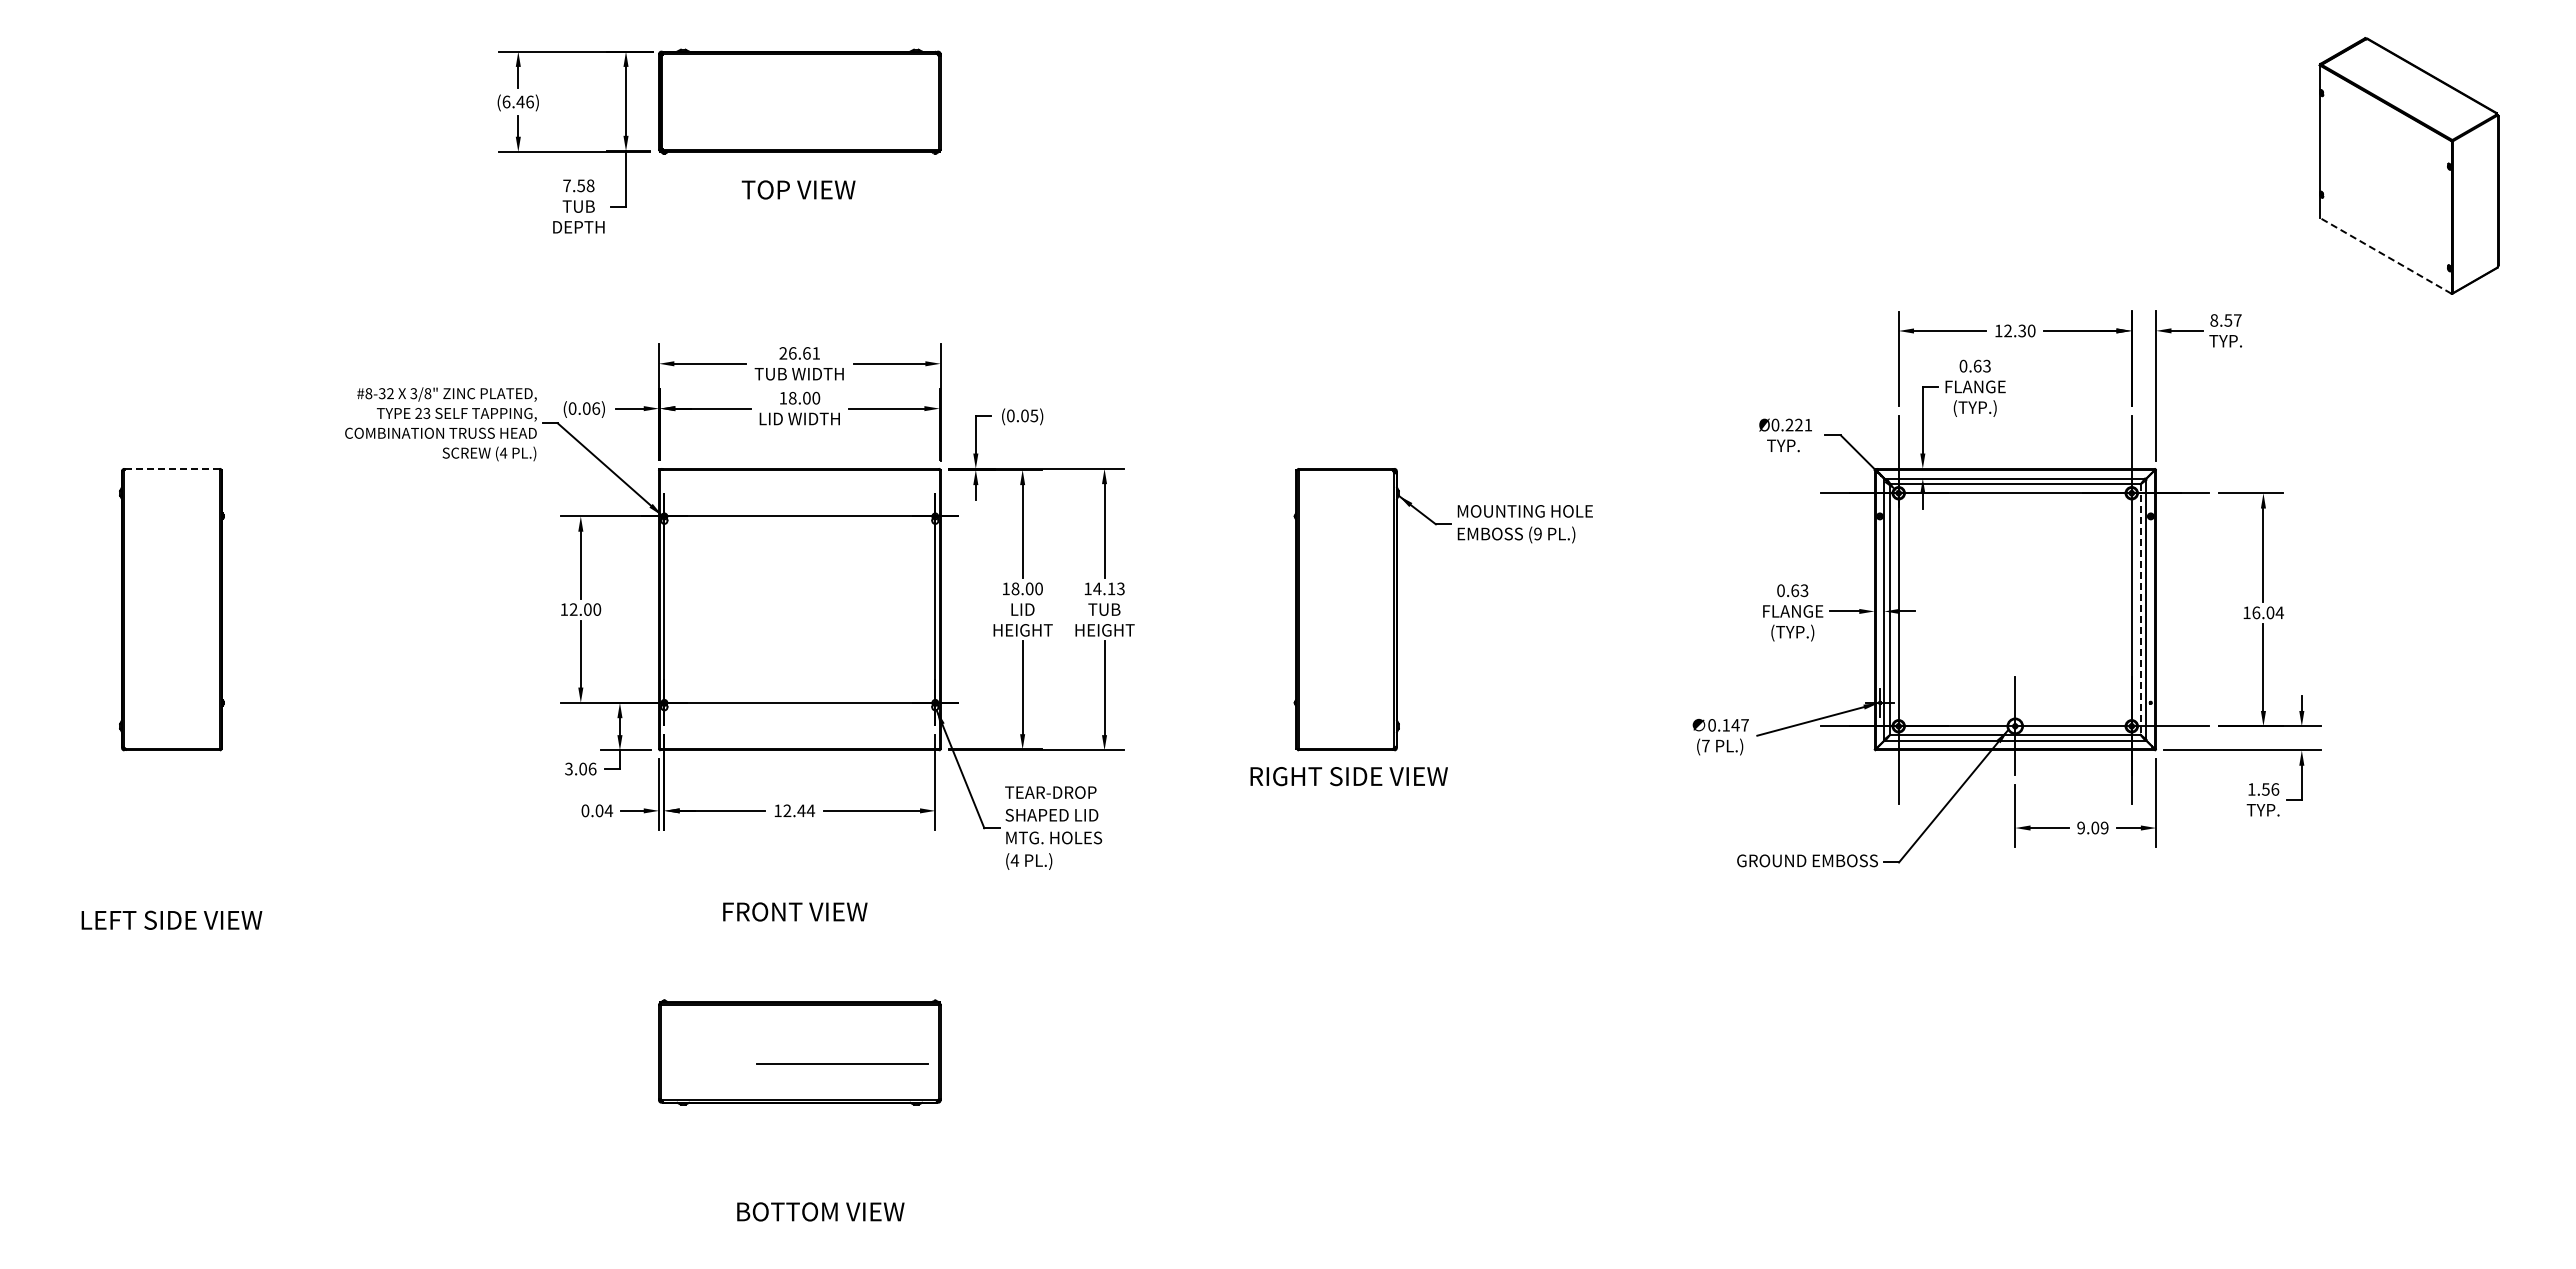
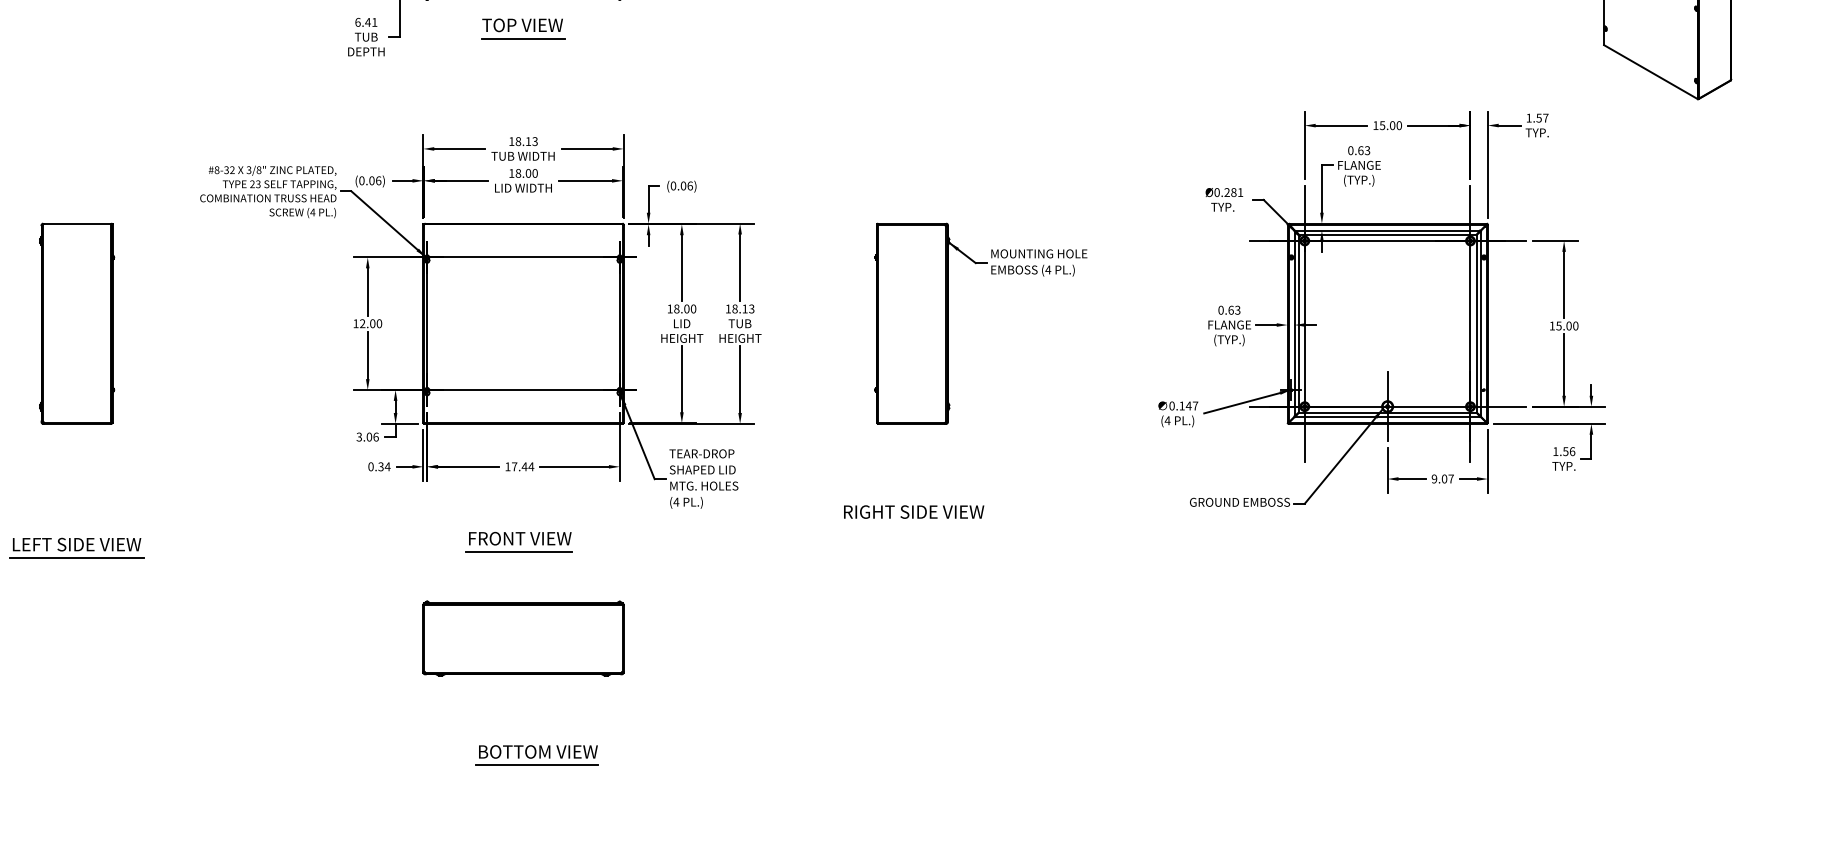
text: (578, 185) -> (366, 22), 7.58 -> 6.41
line: (799, 208) -> (523, 38), added
line: (2385, 255) -> (1650, 71), dashed -> solid
text: (2214, 320) -> (1529, 118), 8.57 -> 1.57
text: (2015, 330) -> (1387, 125), 12.30 -> 15.00
text: (799, 353) -> (523, 141), 26.61 -> 18.13
text: (1034, 415) -> (690, 185), (0.05) -> (0.06)
text: (1798, 424) -> (1233, 192), Ø0.221 -> Ø0.281
line: (172, 468) -> (77, 223), dashed -> solid
text: (1537, 533) -> (1047, 269), (9 -> (4
text: (1097, 588) -> (735, 308), 14.13 -> 18.13
line: (2140, 610) -> (1476, 324), dashed -> solid
text: (2267, 612) -> (1566, 325), 16.04 -> 15.00
text: (1705, 745) -> (1167, 420), (7 -> (4
text: (1348, 776) -> (913, 512), moved
text: (599, 810) -> (381, 466), 0.04 -> 0.34
text: (787, 810) -> (514, 466), 12.44 -> 17.44
text: (2104, 827) -> (1451, 478), 9.09 -> 9.07
line: (793, 930) -> (518, 551), added
line: (171, 938) -> (76, 557), added
line: (842, 1063) -> (536, 765), moved

